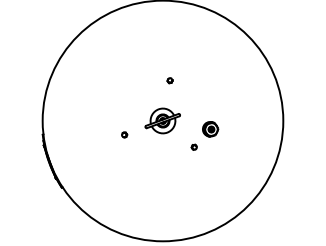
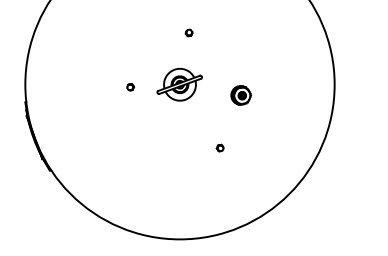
part: (124, 134) -> (130, 86), moved
part: (193, 146) -> (219, 147), moved

